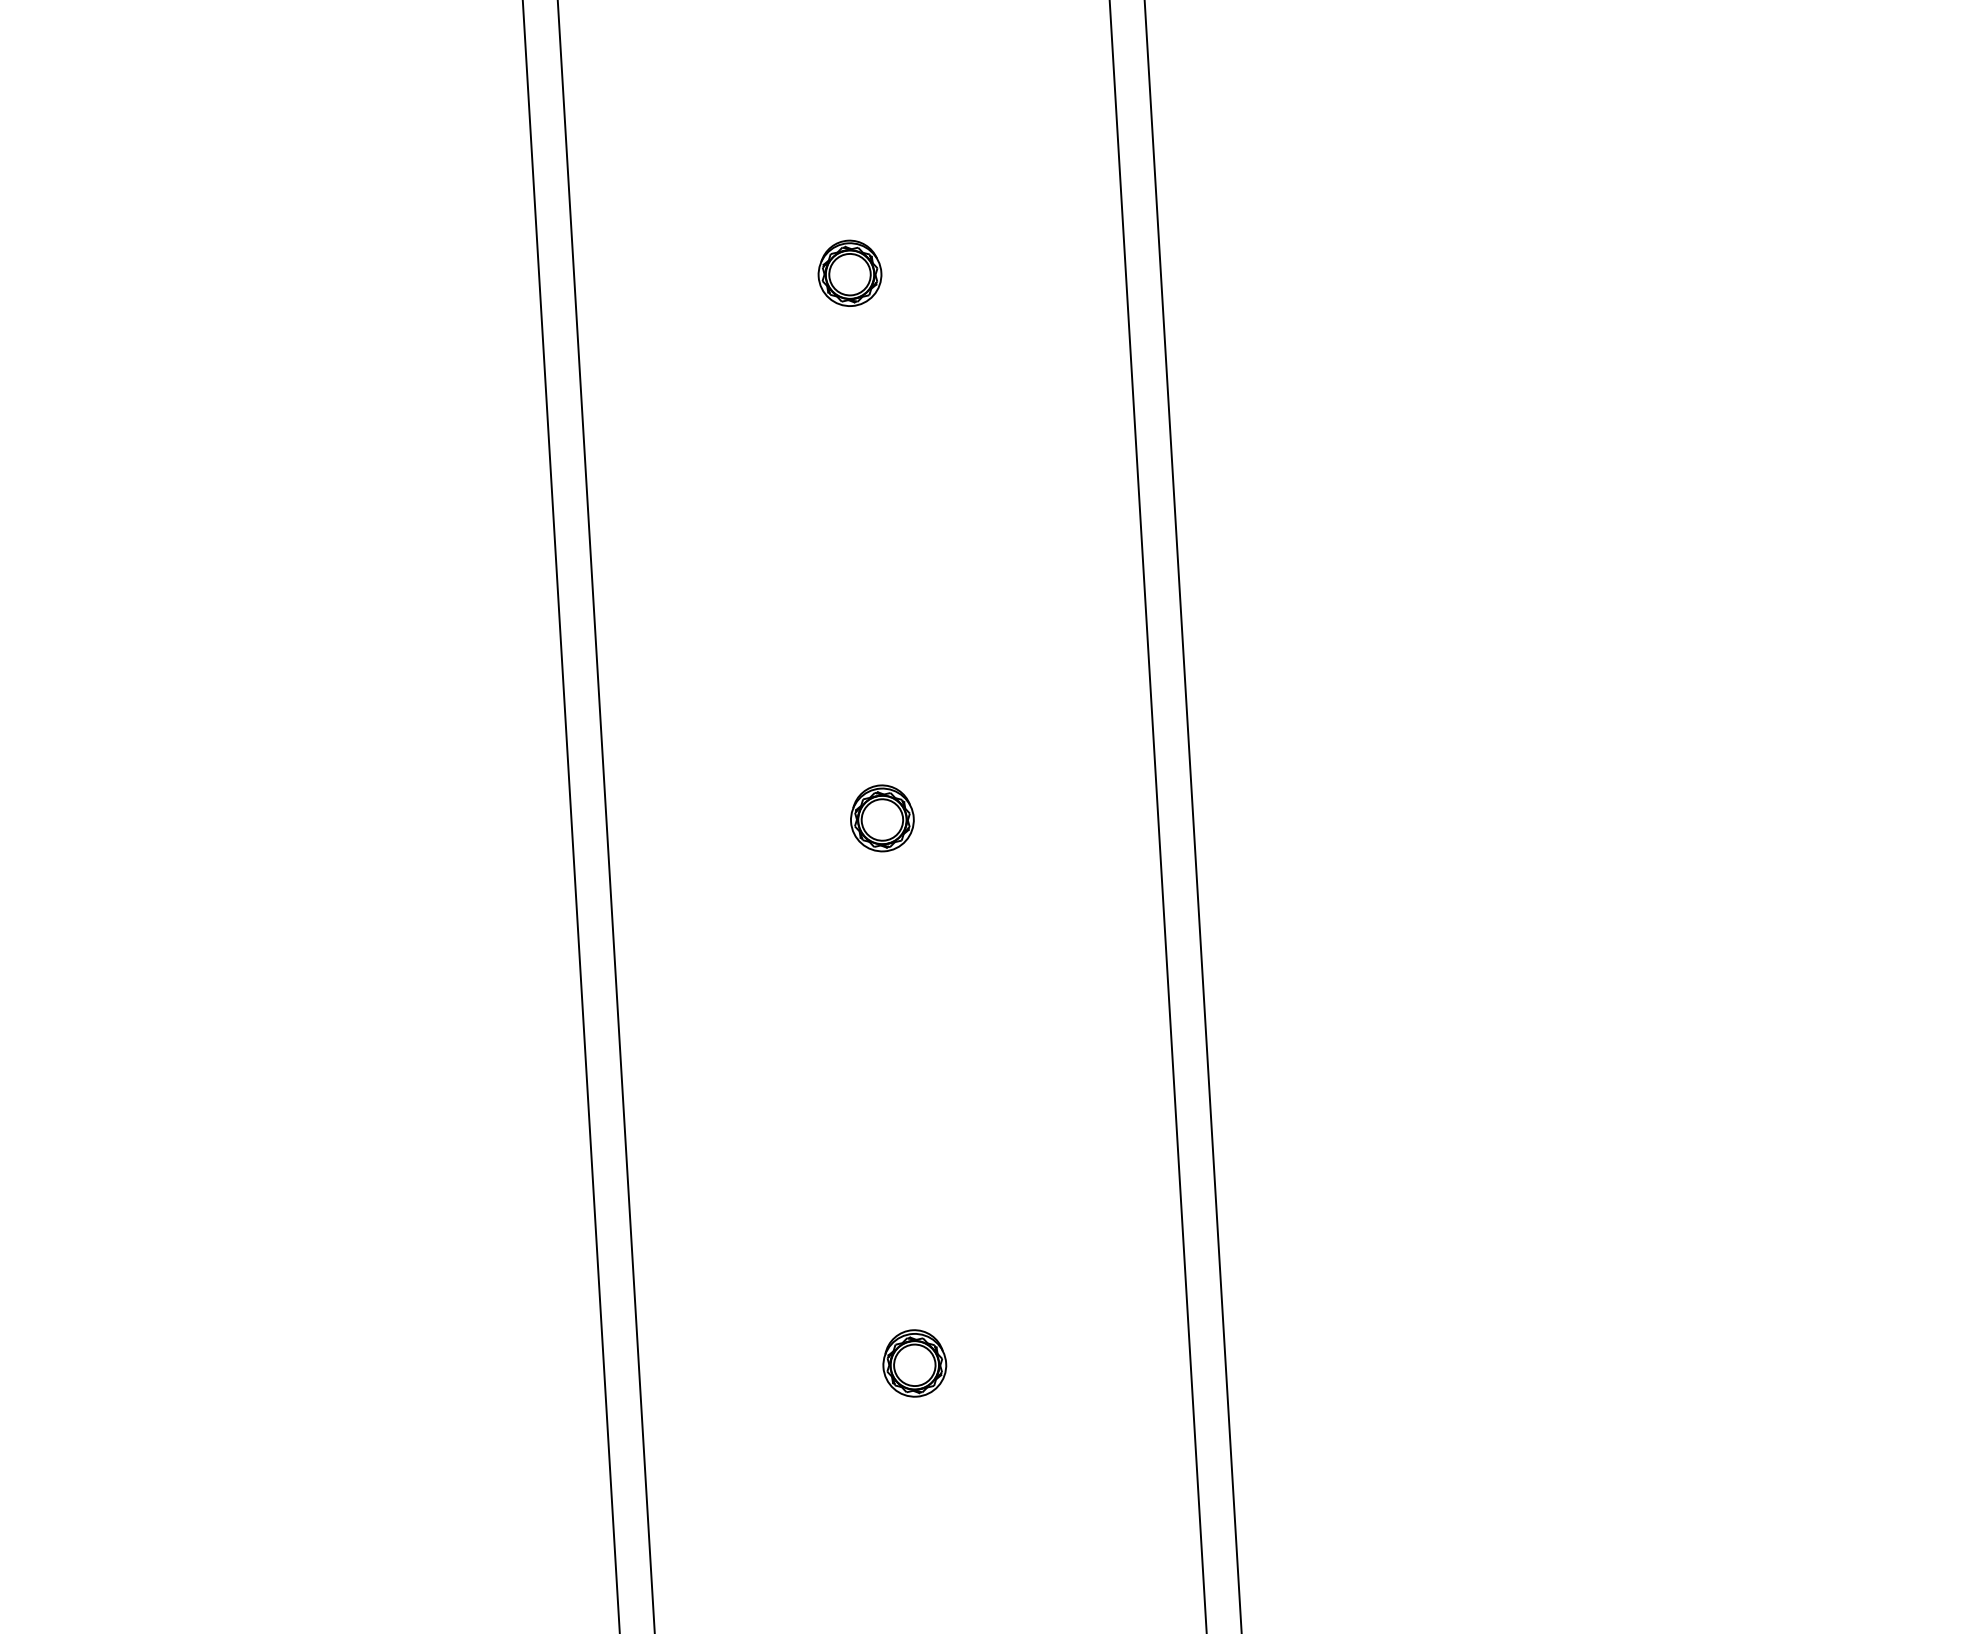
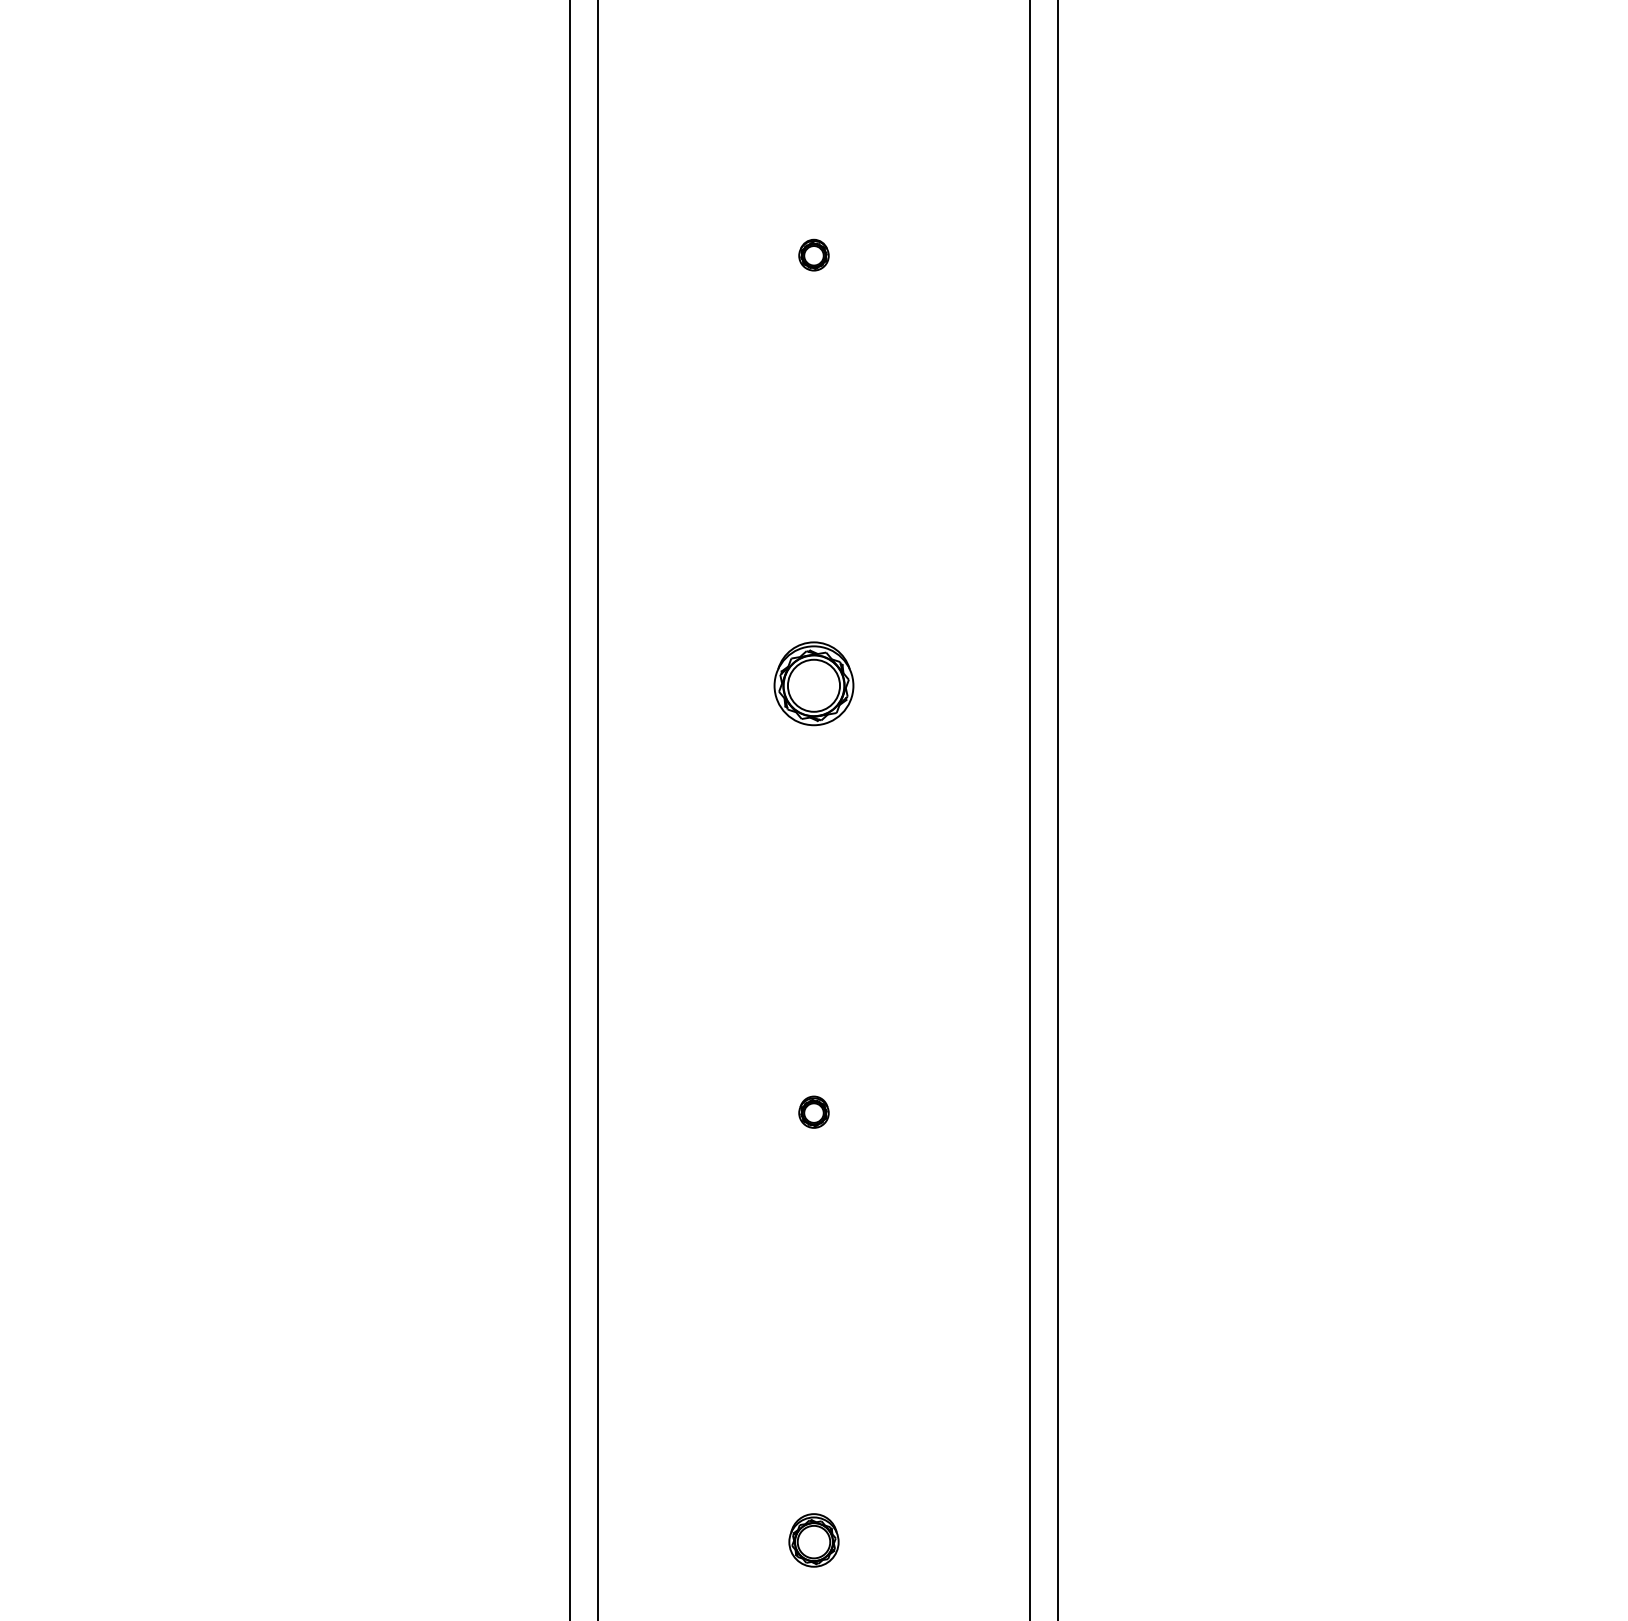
part: (849, 272) -> (813, 254), size x0.6
part: (881, 818) -> (813, 683), size x1.6
part: (914, 1364) -> (813, 1112), size x0.6

